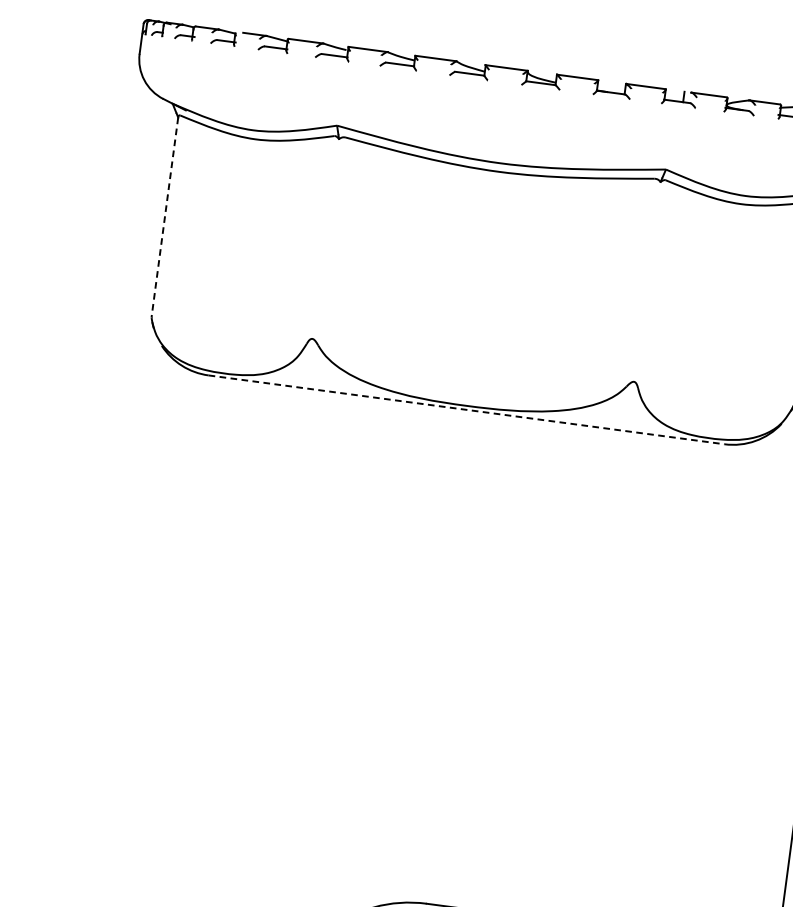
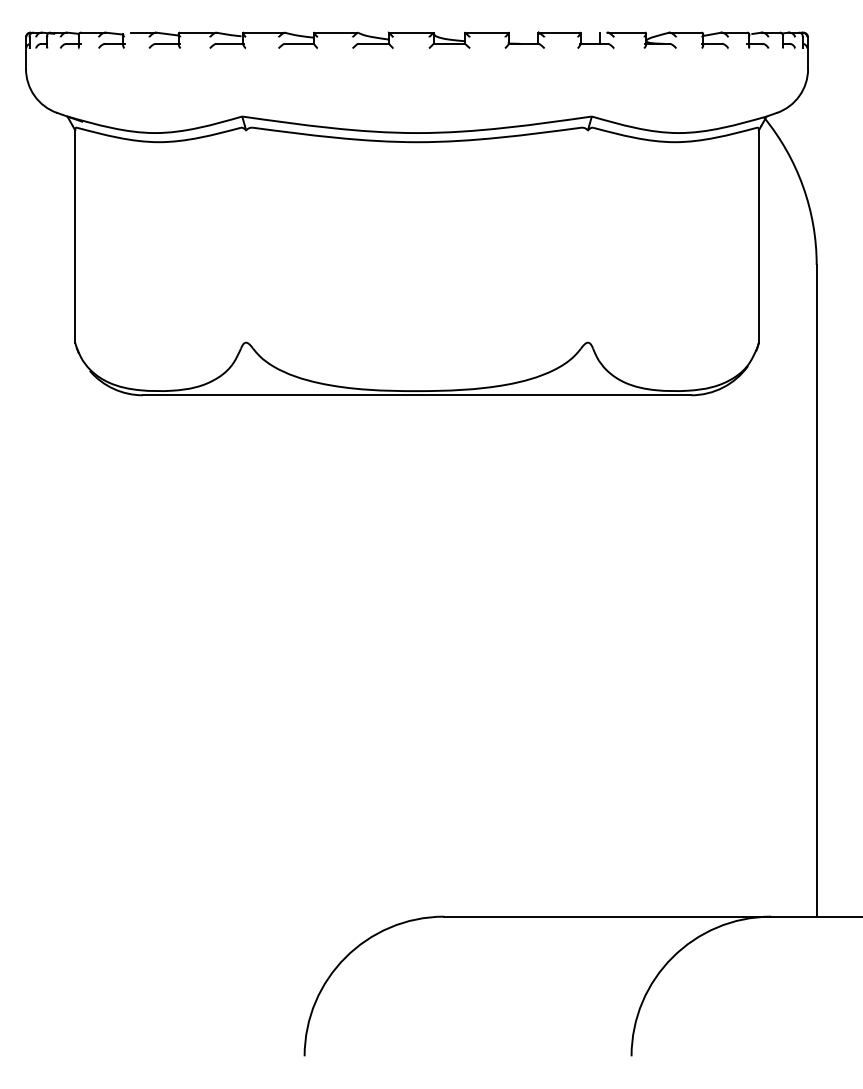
line: (165, 218) -> (75, 237), dashed -> solid
line: (466, 410) -> (417, 395), dashed -> solid

